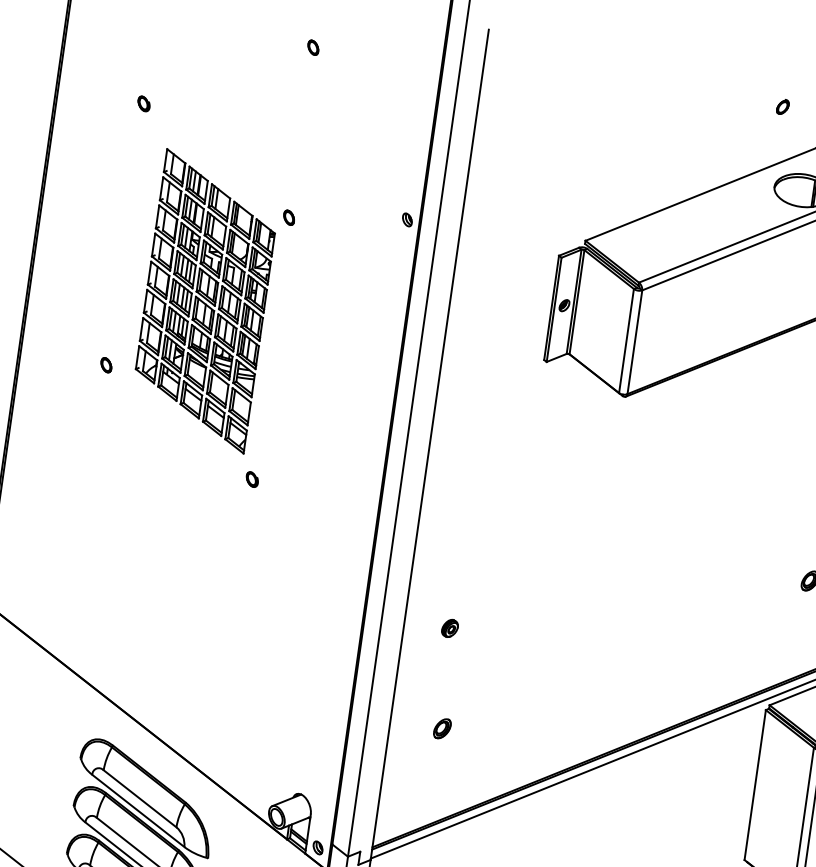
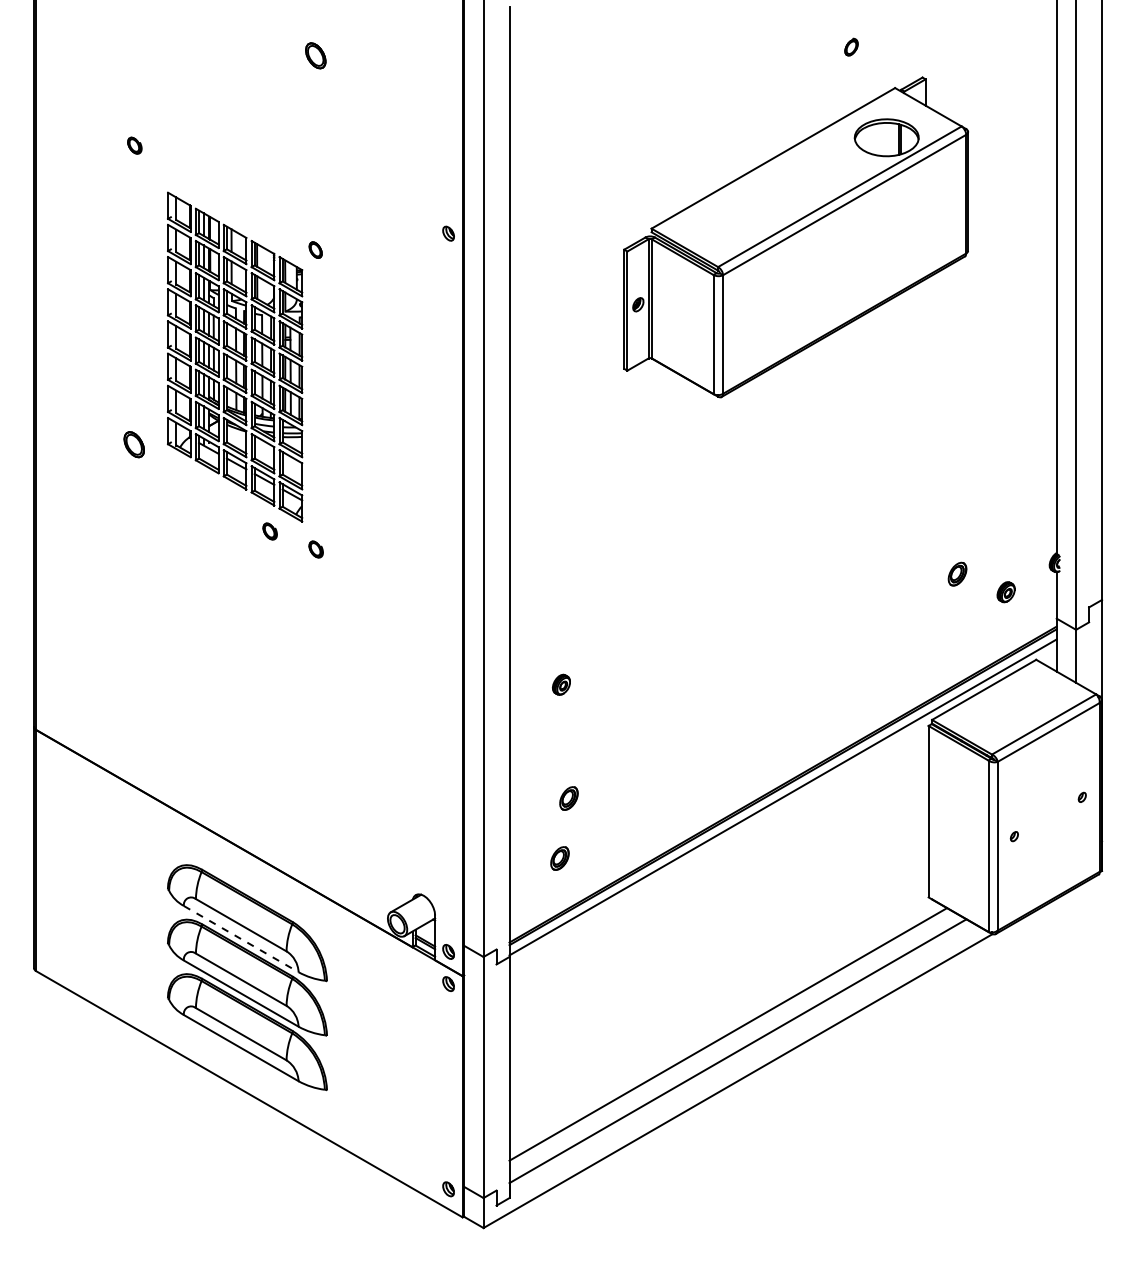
part: (313, 47) -> (315, 55), size x1.6
part: (106, 365) -> (134, 444), size x1.6
part: (213, 458) -> (269, 531), added
part: (426, 780) -> (559, 858), added
line: (138, 811) -> (241, 939), solid -> dashed

